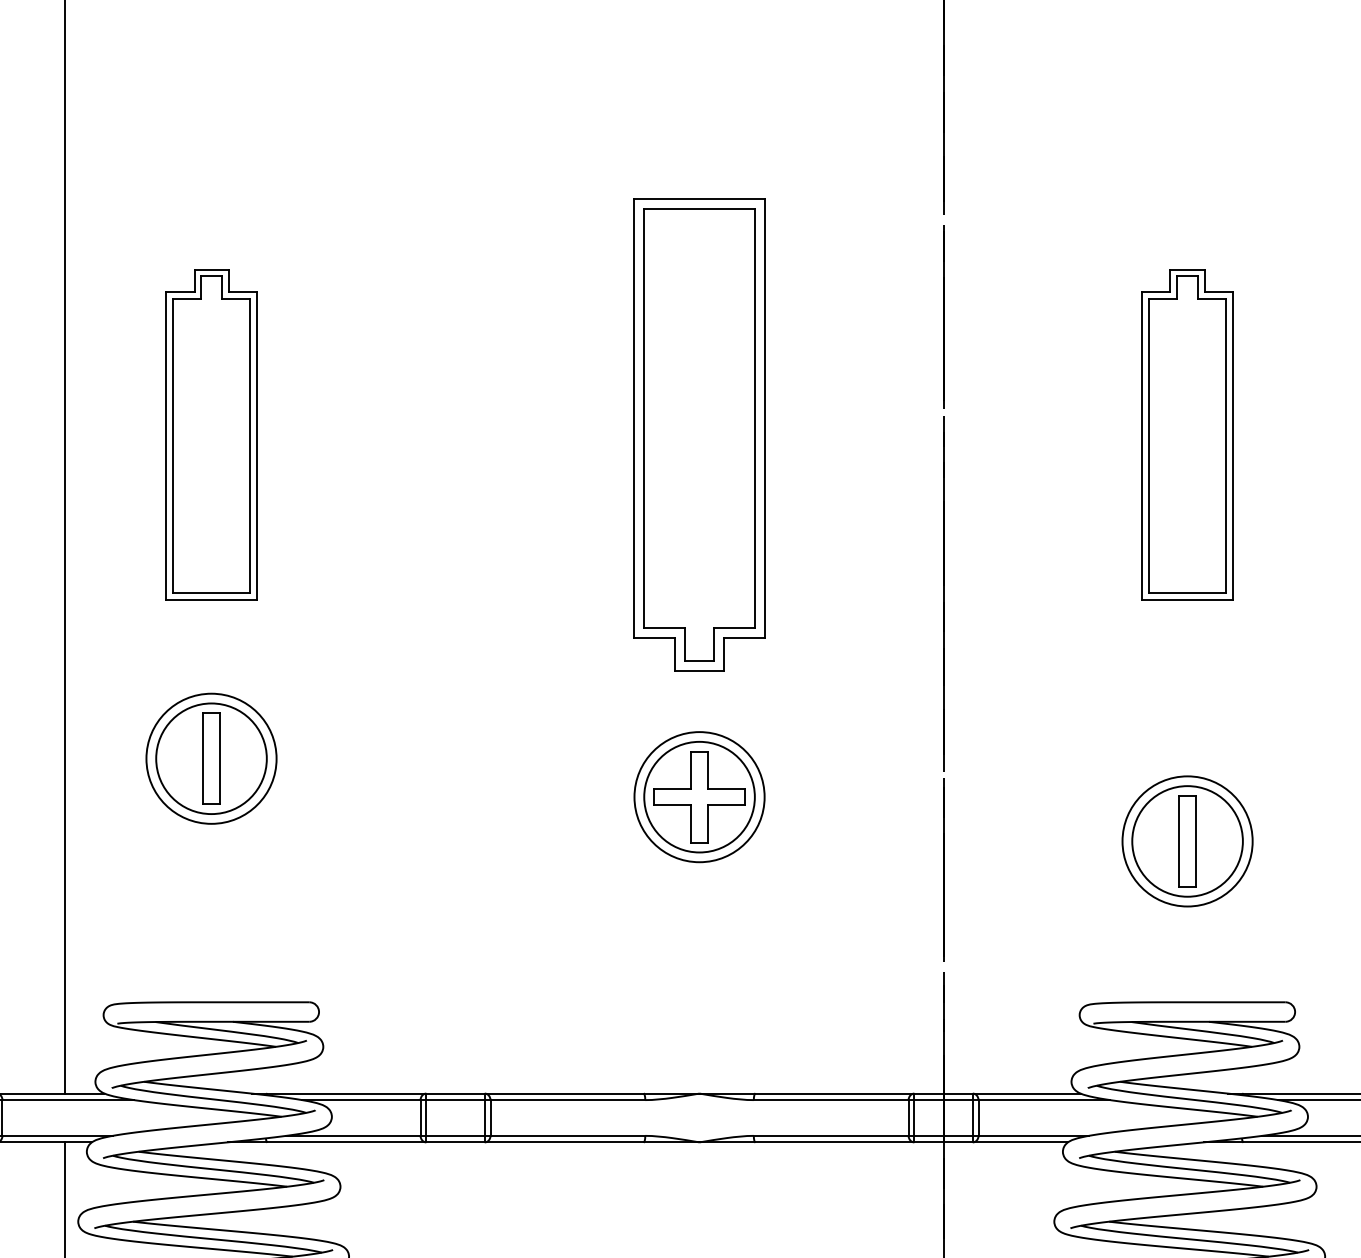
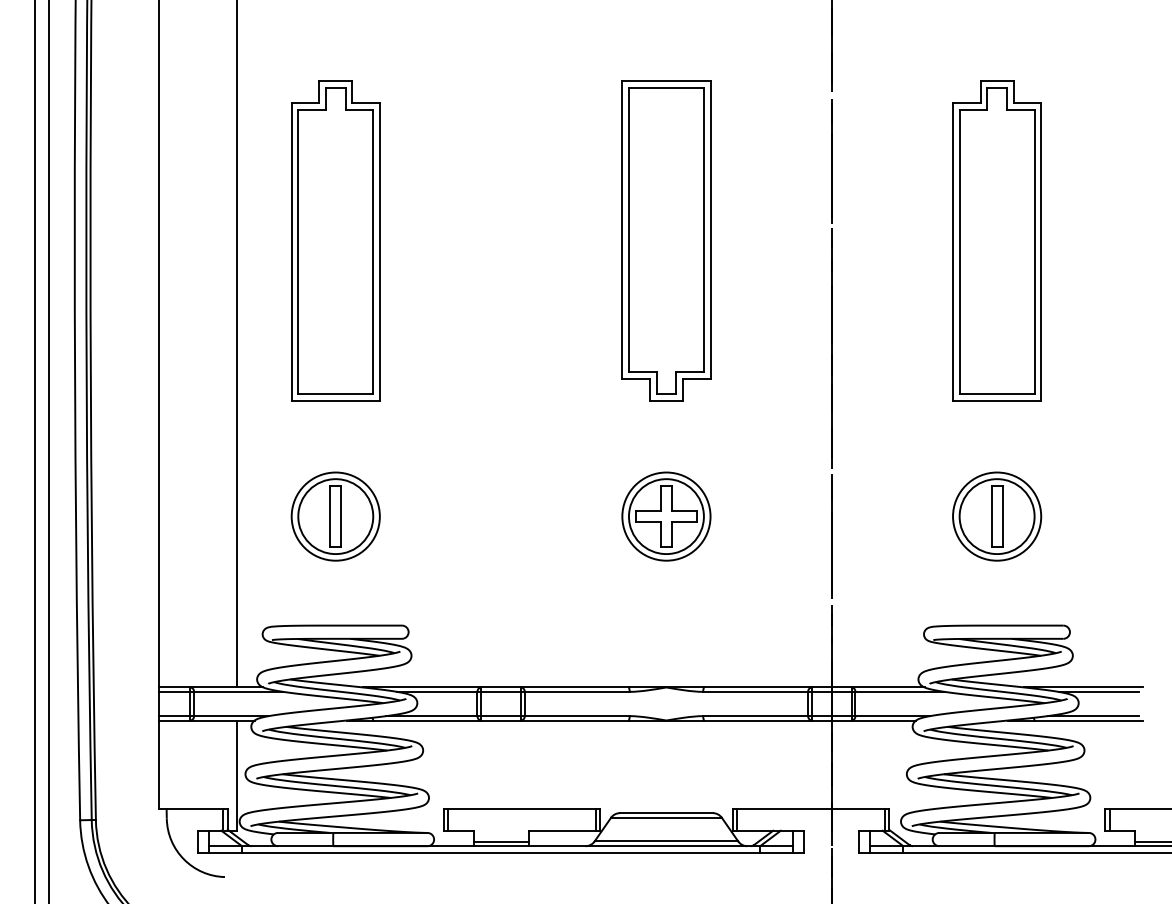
part: (211, 433) -> (335, 240), size x1.43
part: (1186, 433) -> (996, 240), size x1.43
part: (211, 758) -> (335, 516), moved
part: (699, 796) -> (666, 516), moved

